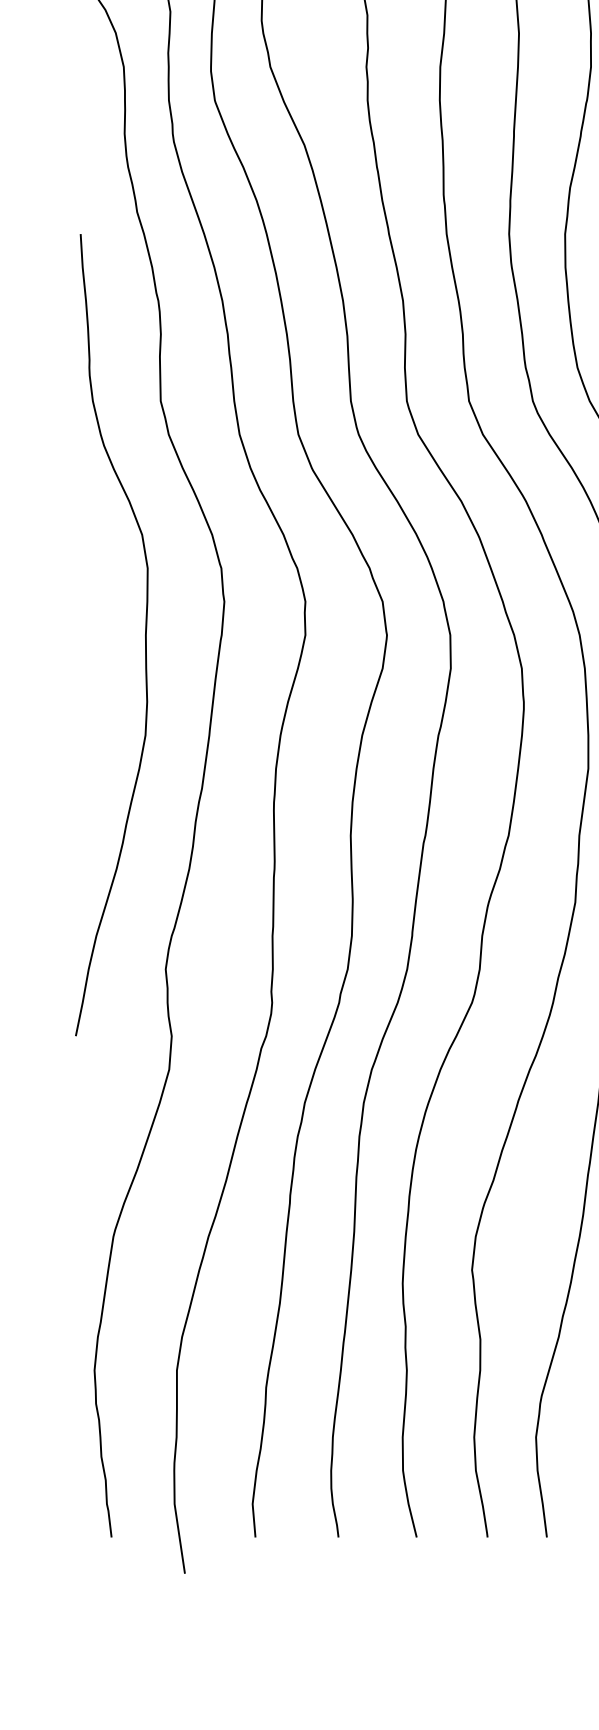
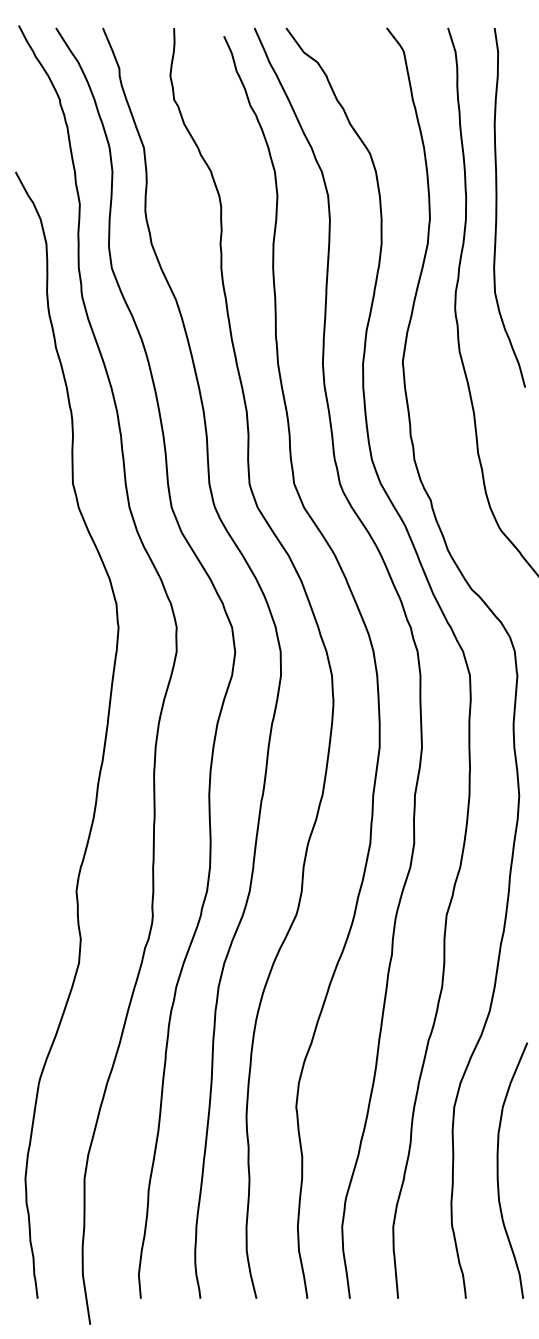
curve: (144, 635) -> (61, 651), removed

